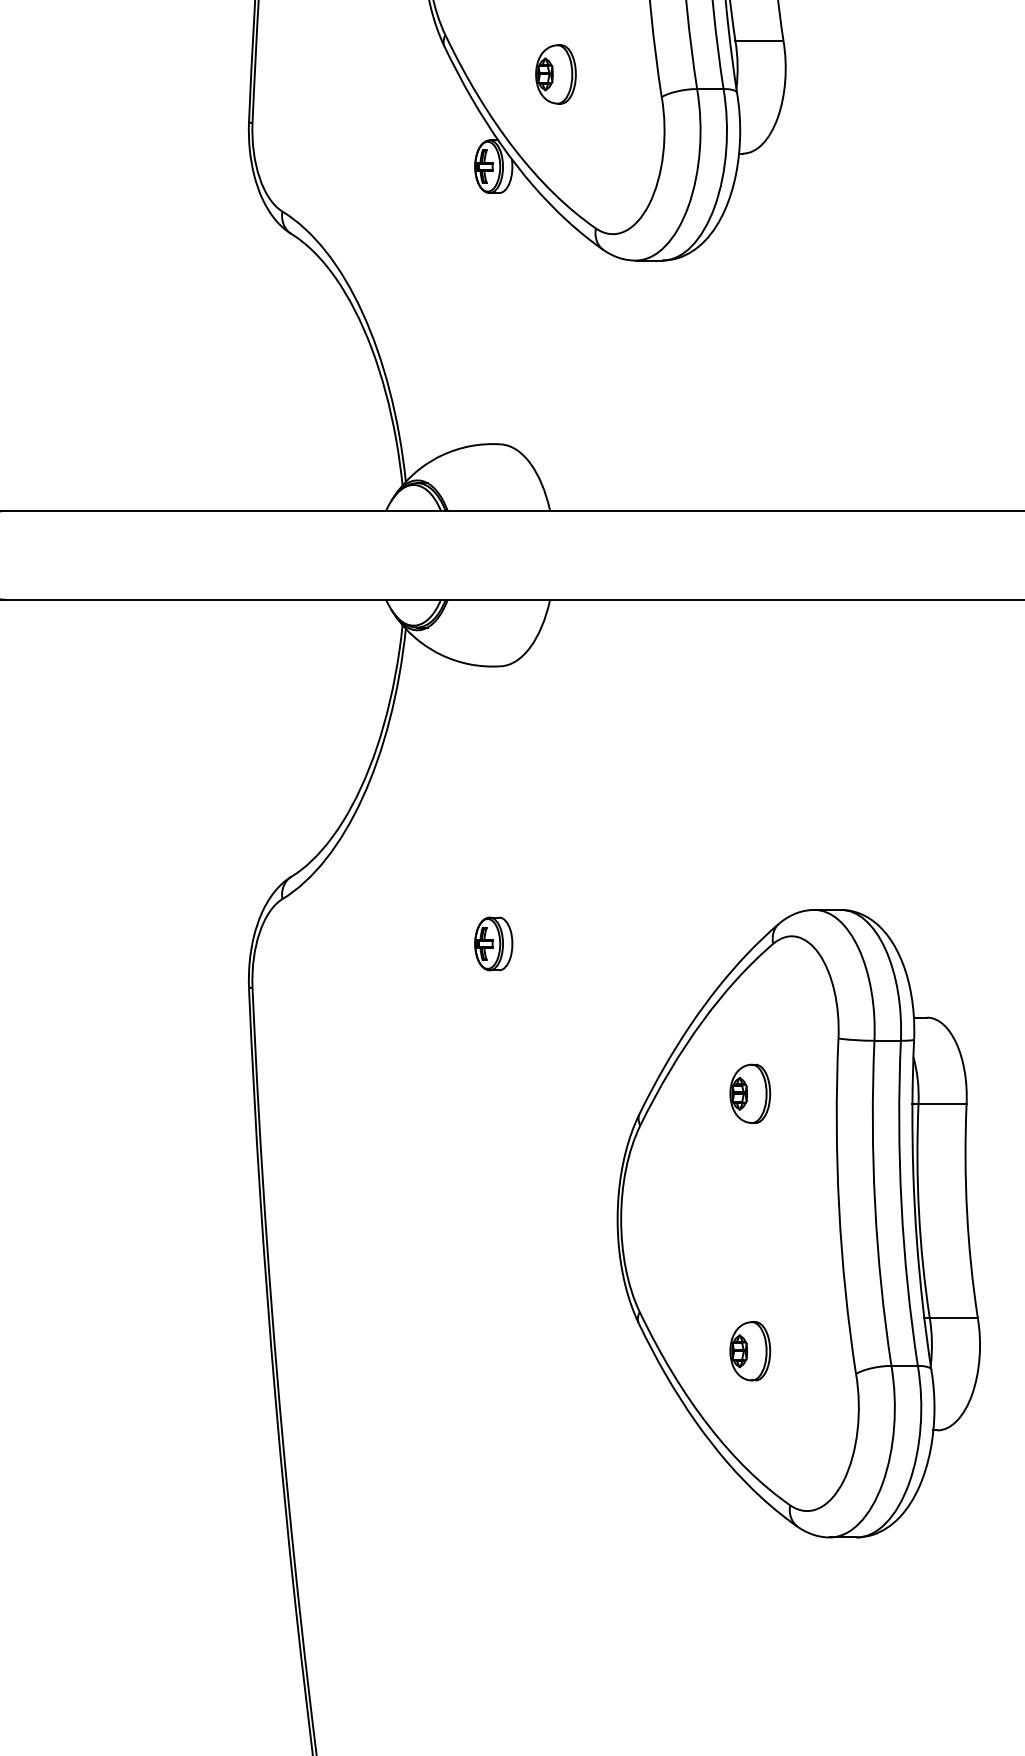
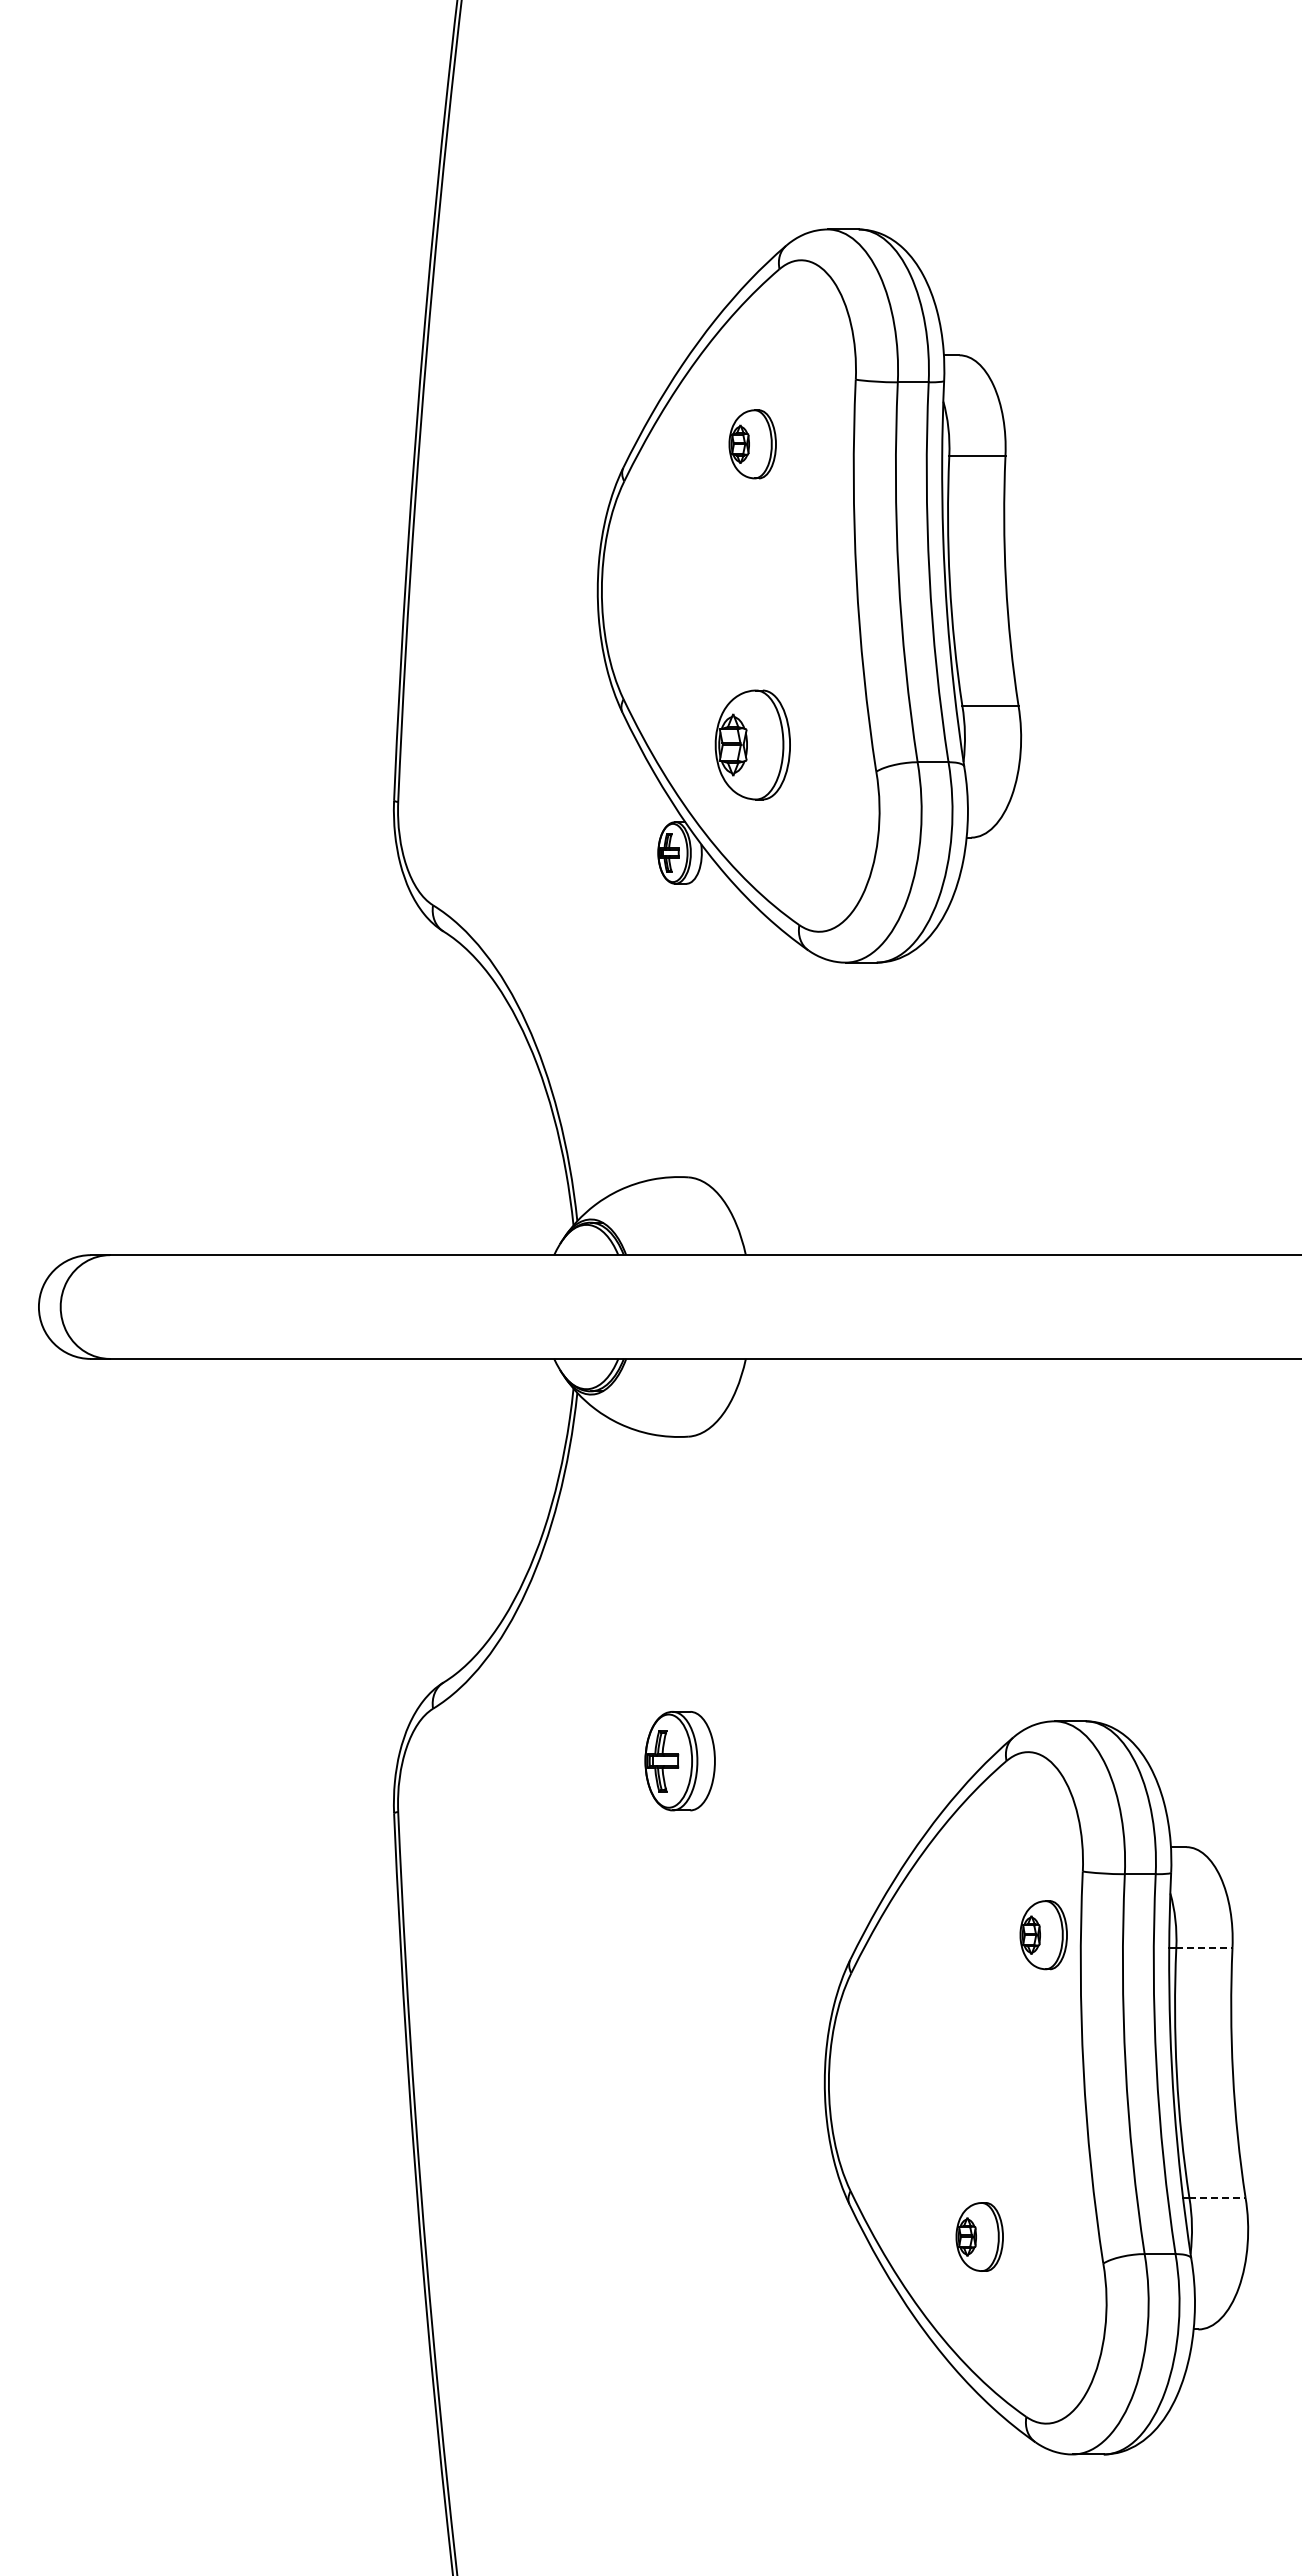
part: (555, 74) -> (752, 745), size x1.6
part: (493, 943) -> (679, 1760), size x1.6
part: (750, 1094) -> (1043, 1935), moved
line: (942, 1103) -> (1204, 1947), solid -> dashed
line: (953, 1317) -> (1217, 2197), solid -> dashed

